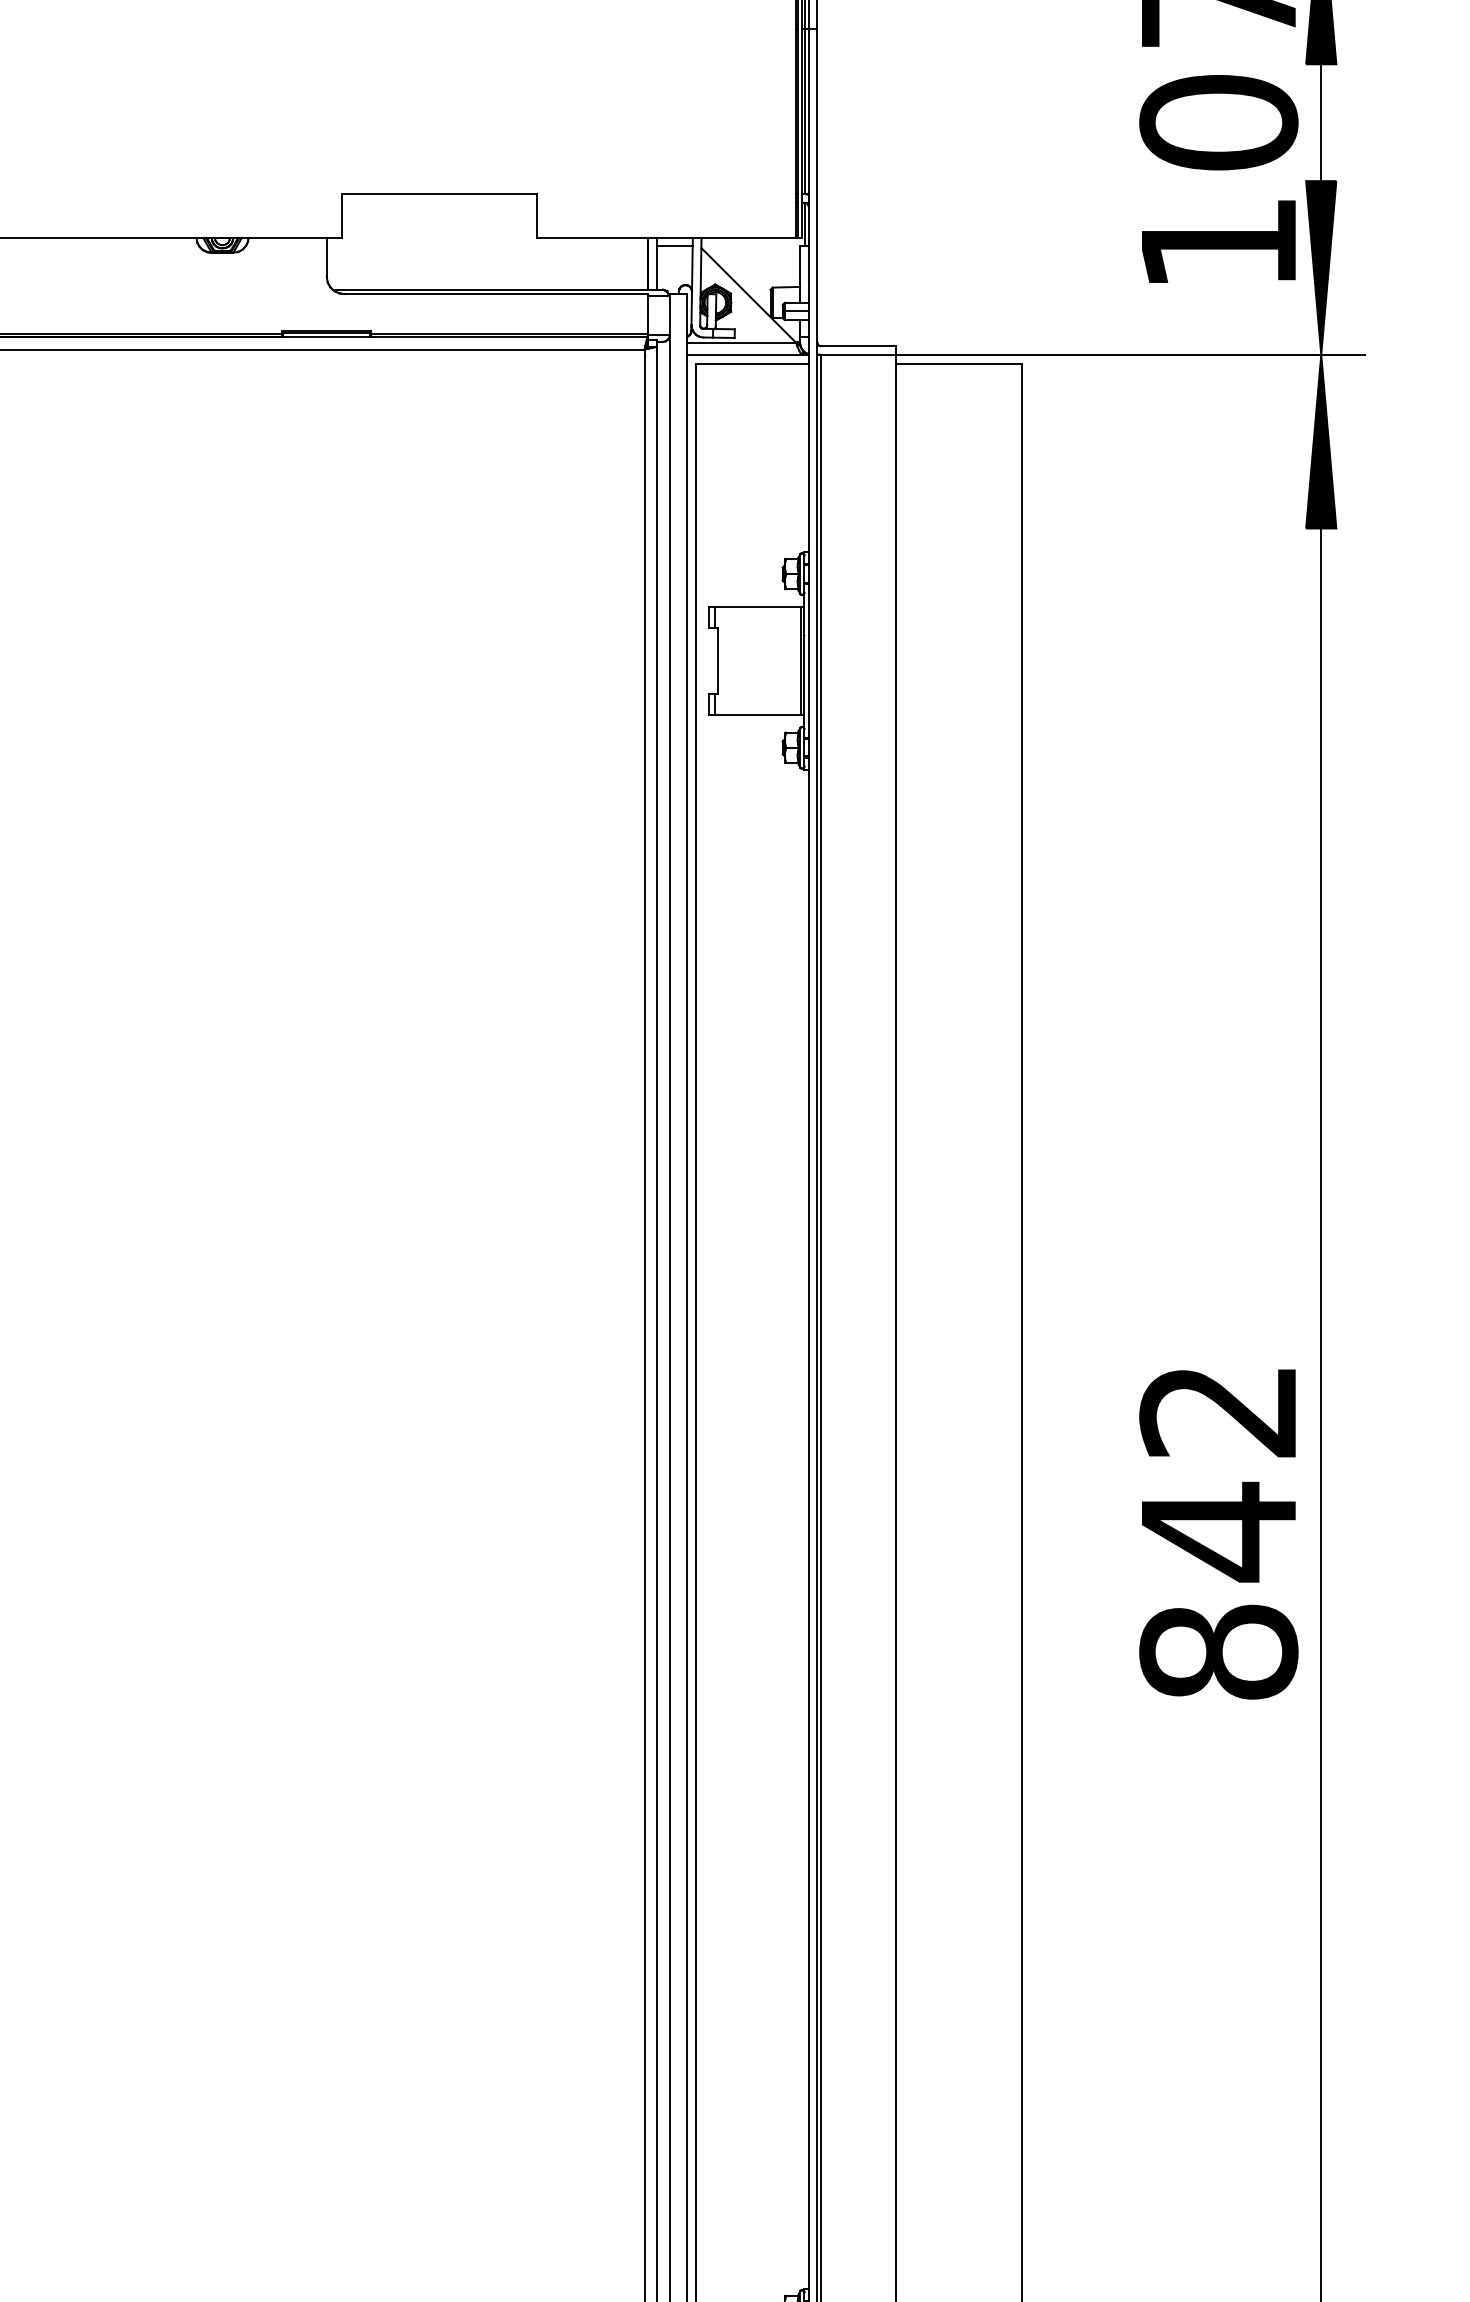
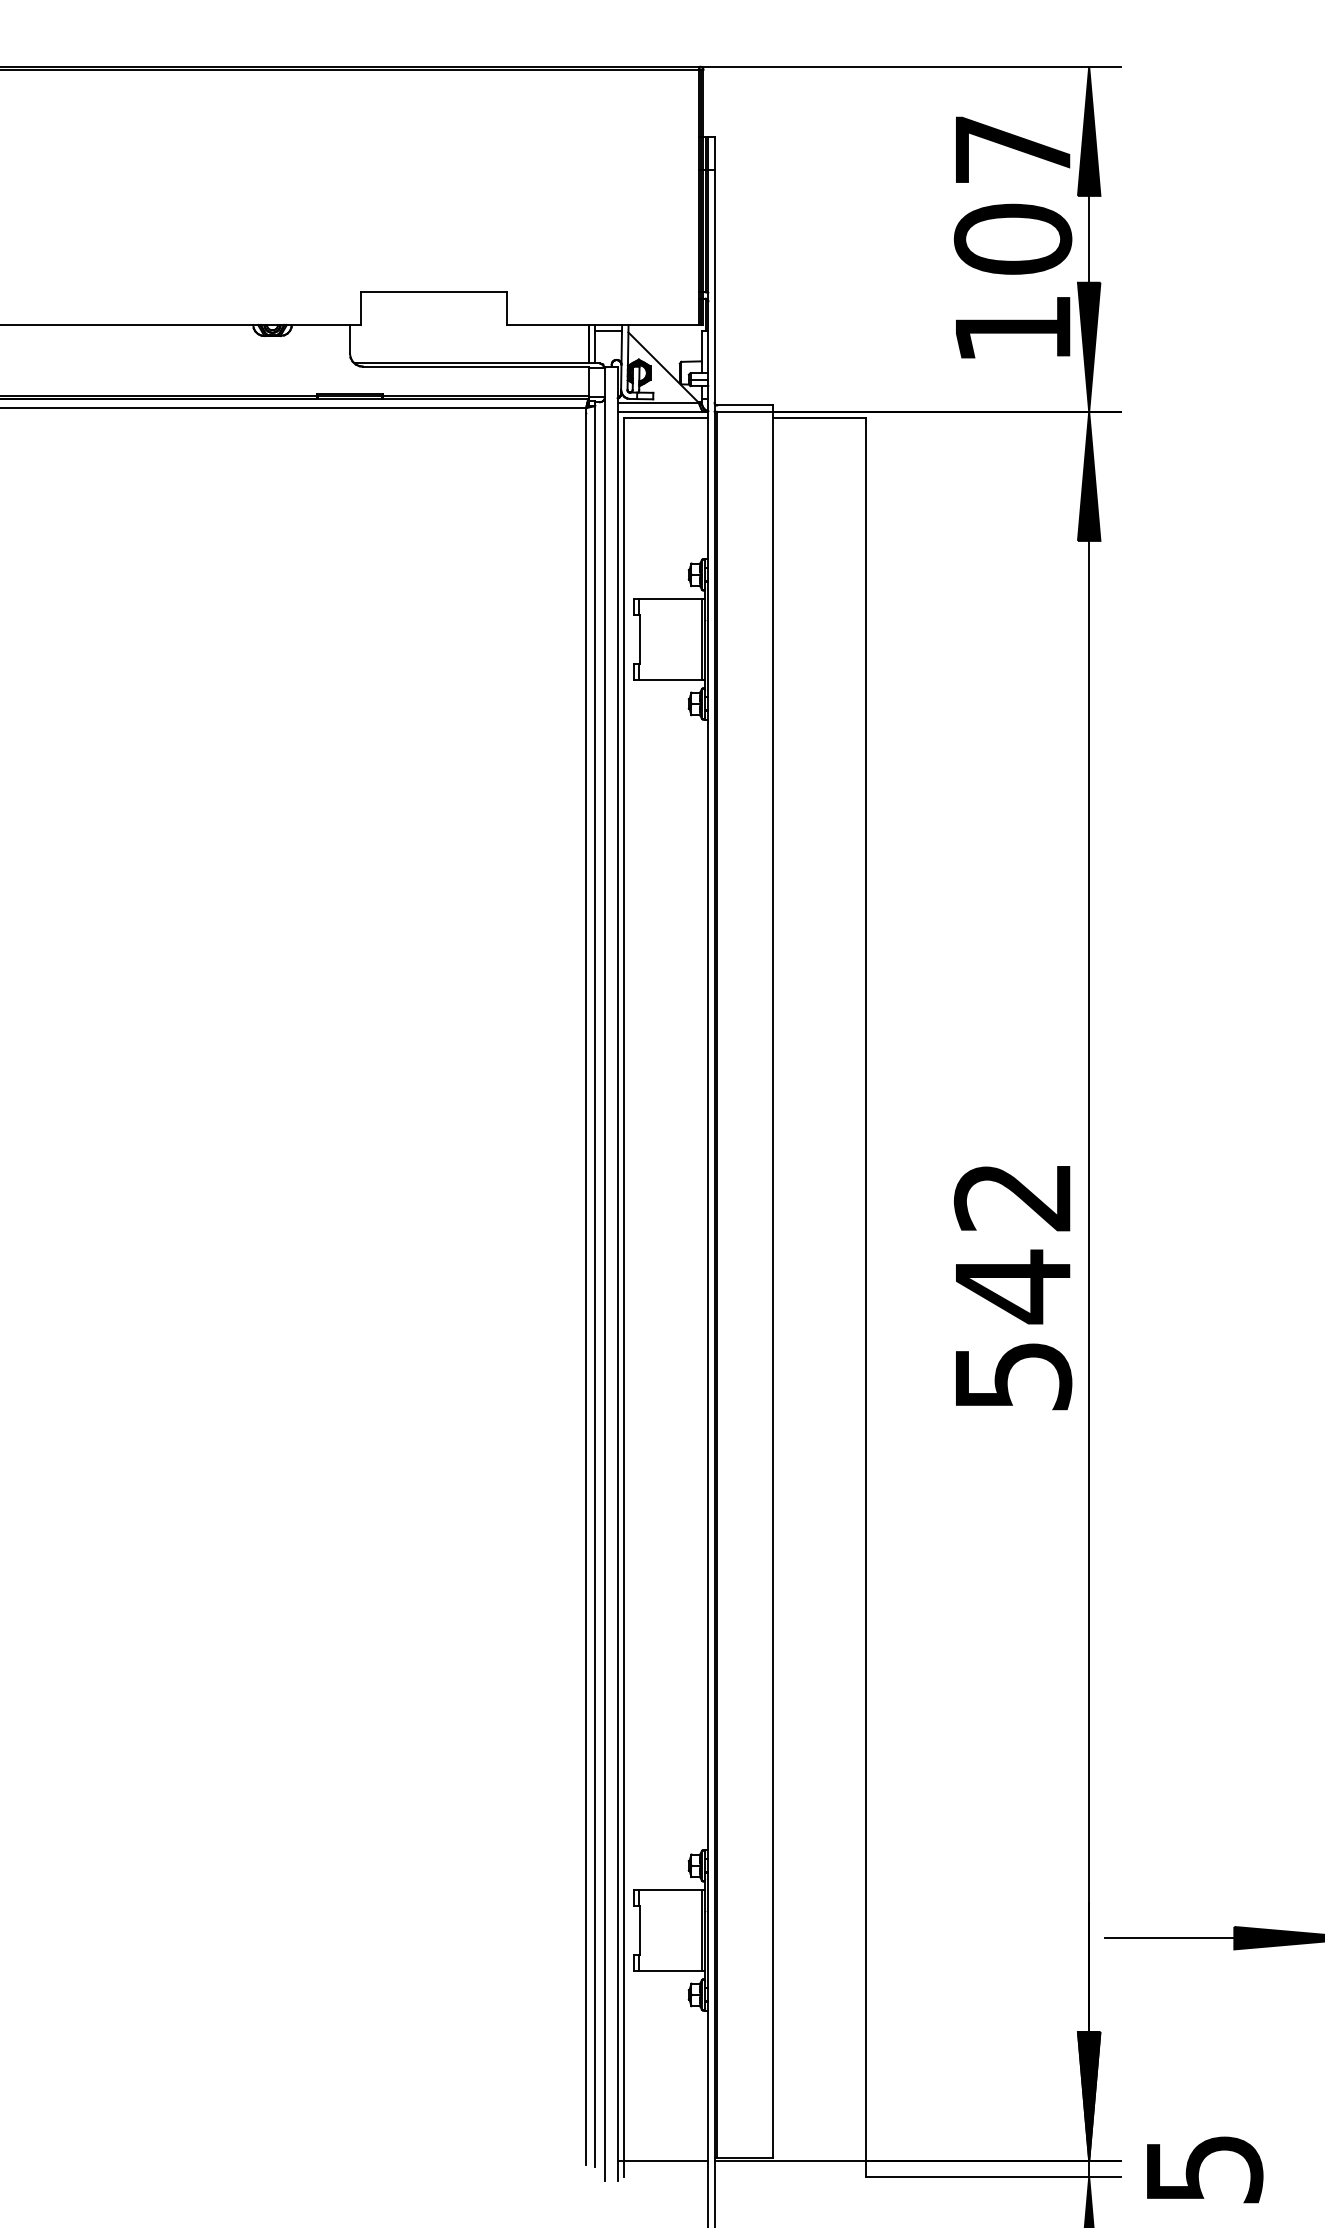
text: (1218, 1652) -> (1012, 1376), 842 -> 542

